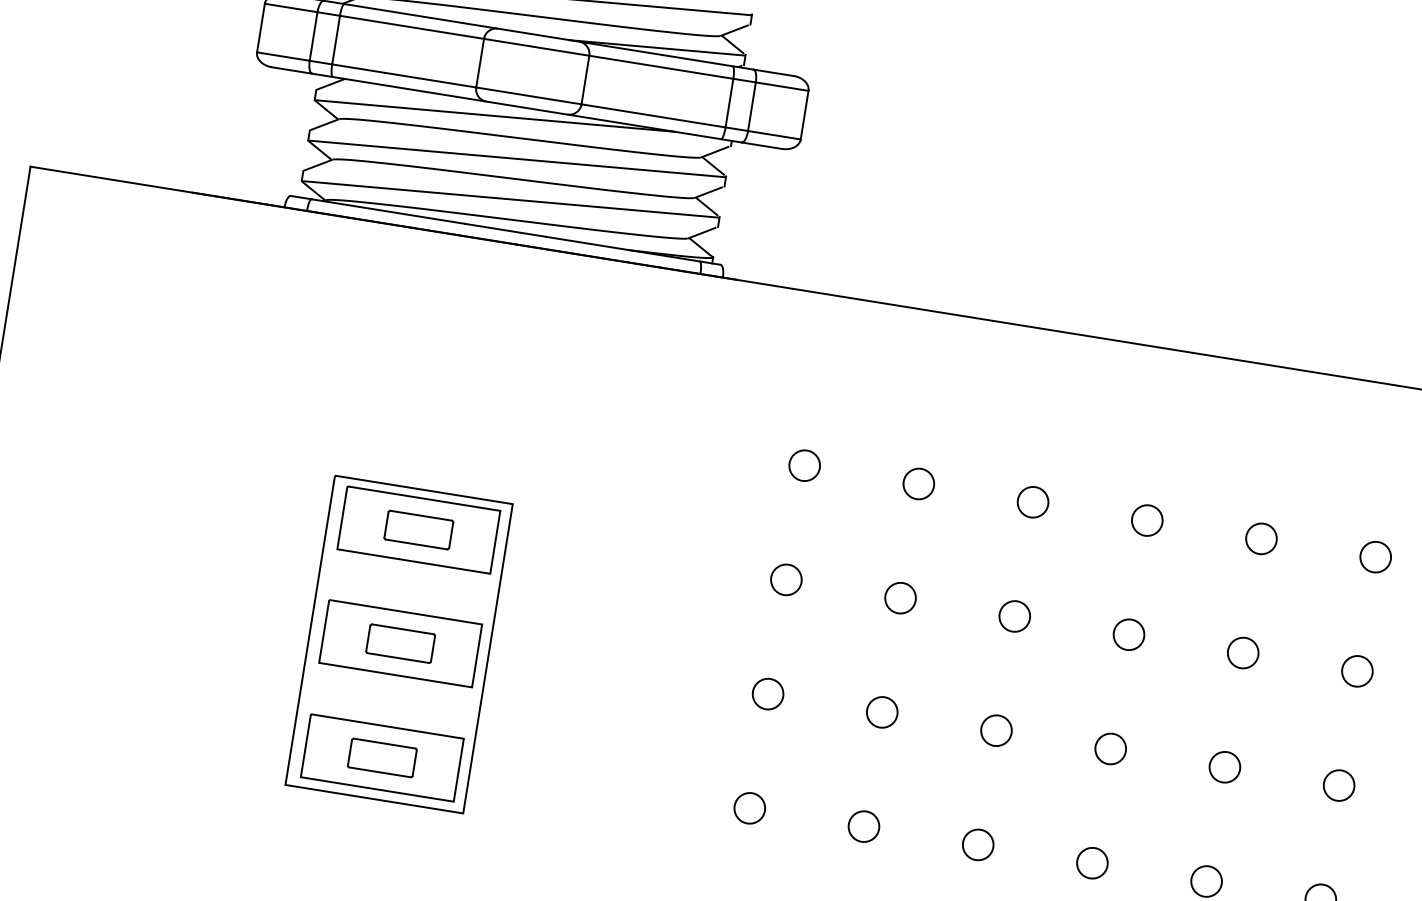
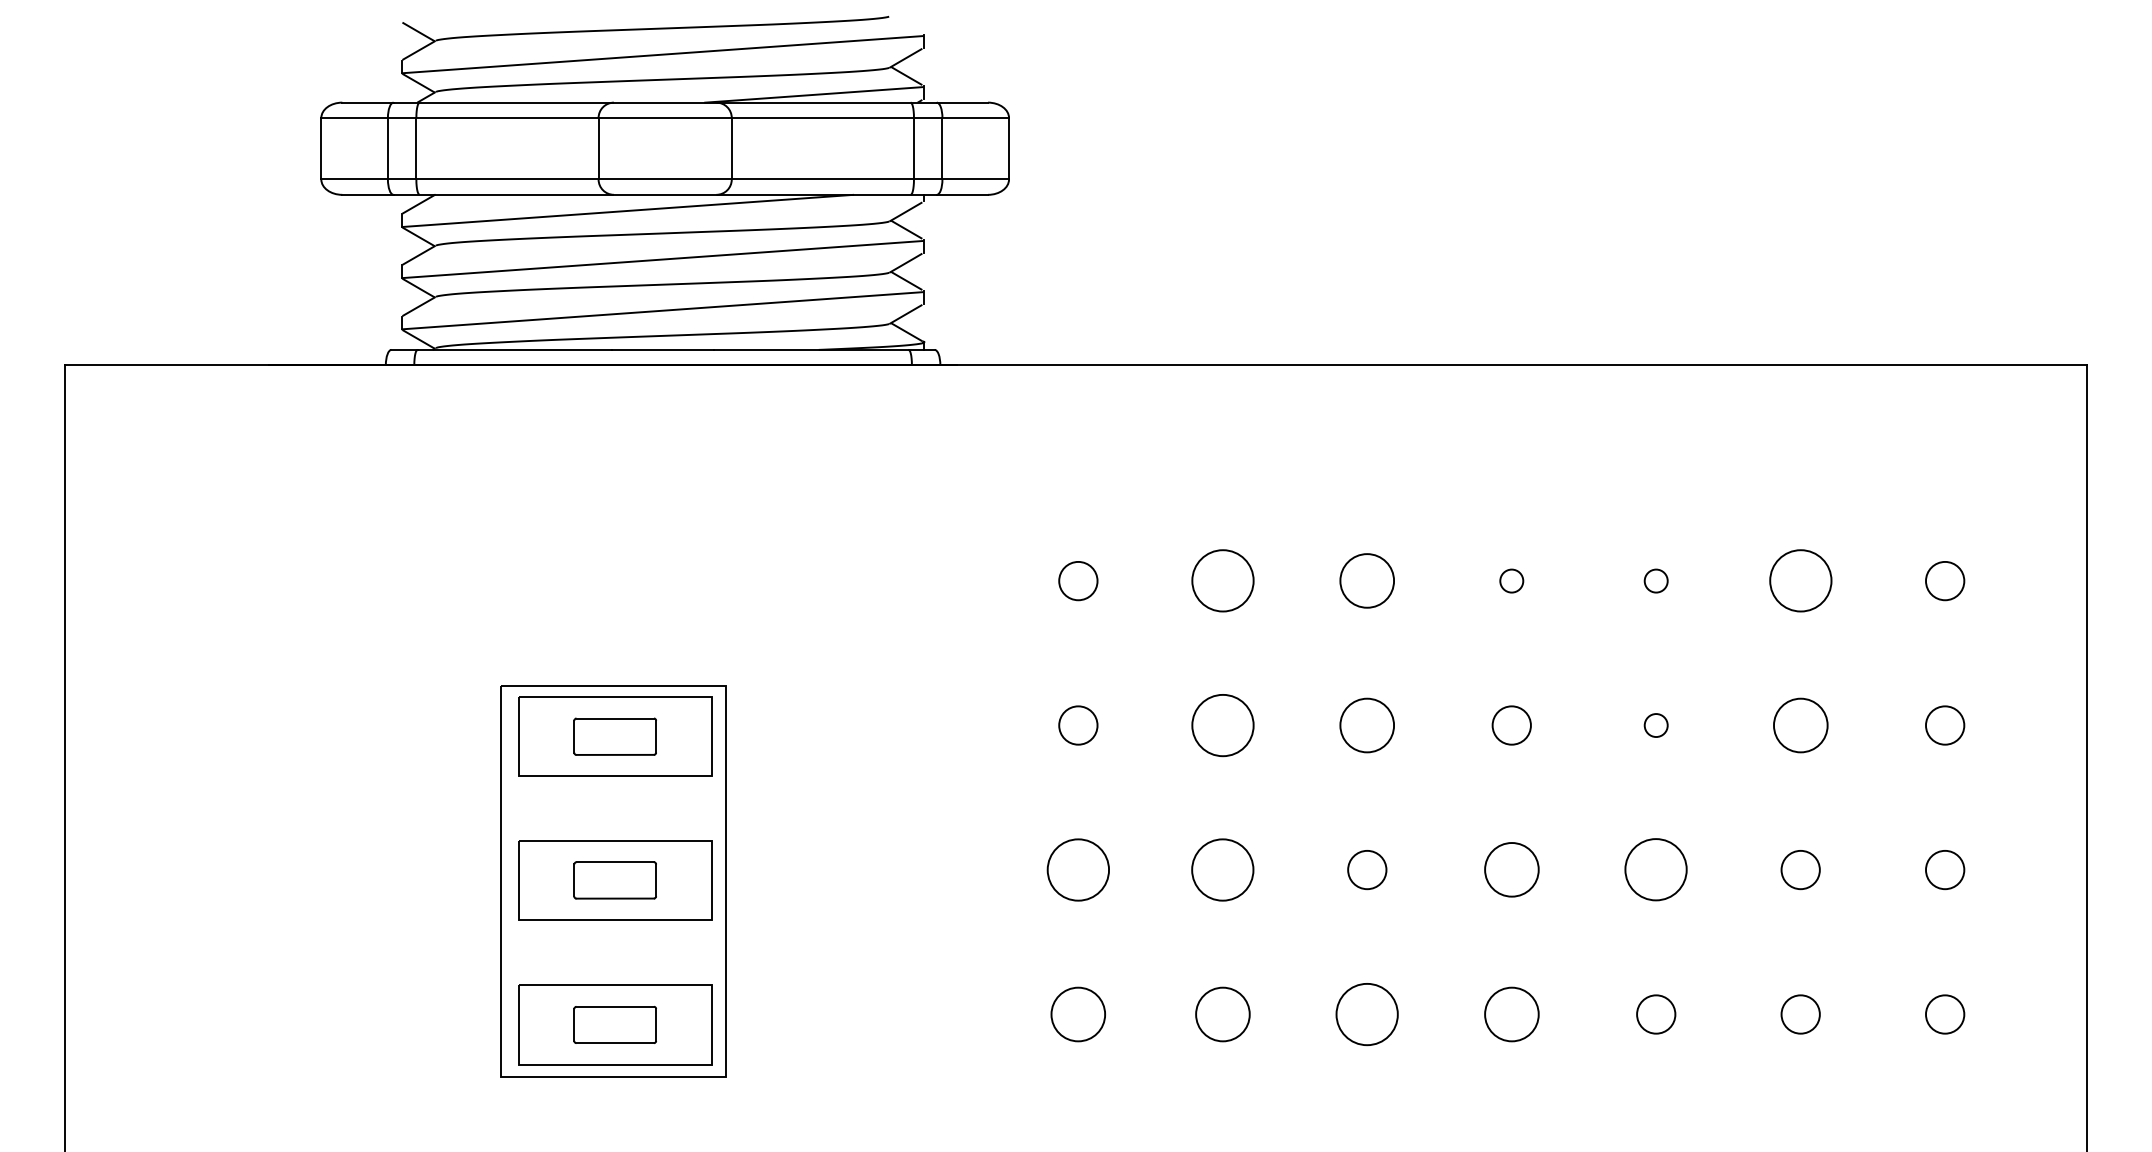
circle: (918, 484) -> (1222, 581), size x1.6
circle: (1033, 502) -> (1367, 581), size x1.4
circle: (1147, 520) -> (1511, 580), size x0.6
circle: (1261, 538) -> (1656, 580), size x0.6
circle: (1375, 557) -> (1800, 581), size x1.6
circle: (900, 598) -> (1222, 725), size x1.6
circle: (1014, 616) -> (1367, 725), size x1.4
circle: (1243, 653) -> (1656, 725), size x0.6
circle: (1357, 671) -> (1800, 725), size x1.4
circle: (768, 693) -> (1078, 869), size x1.6
circle: (882, 711) -> (1222, 869), size x1.6
circle: (1110, 749) -> (1511, 870), size x1.4
circle: (1225, 767) -> (1656, 870), size x1.6
circle: (749, 808) -> (1078, 1014), size x1.4
circle: (863, 826) -> (1222, 1014), size x1.4
circle: (978, 844) -> (1367, 1014), size x1.6
circle: (1092, 863) -> (1511, 1014), size x1.4

